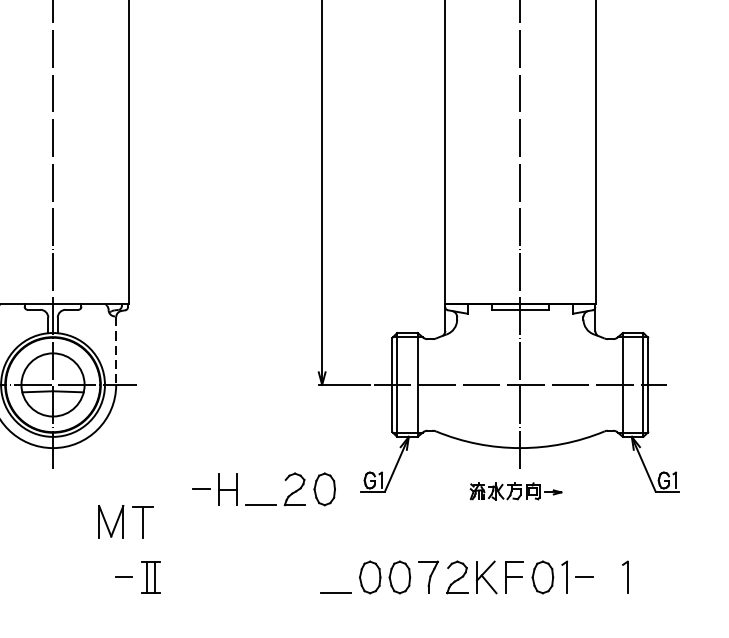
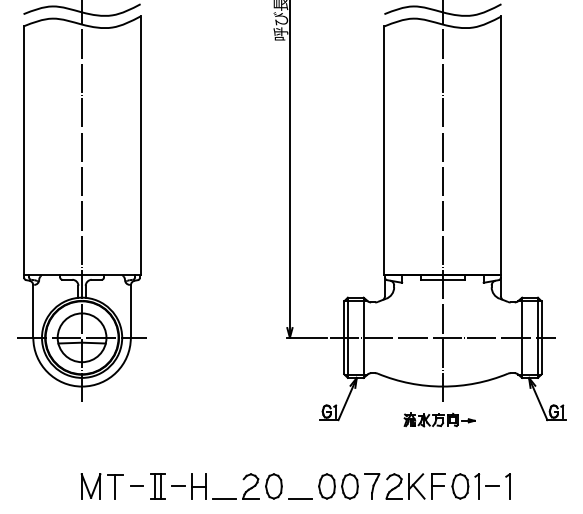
line: (115, 352) -> (130, 312), dashed -> solid
part: (263, 504) -> (226, 498), moved
part: (124, 521) -> (101, 486), moved
part: (624, 577) -> (507, 486), moved

